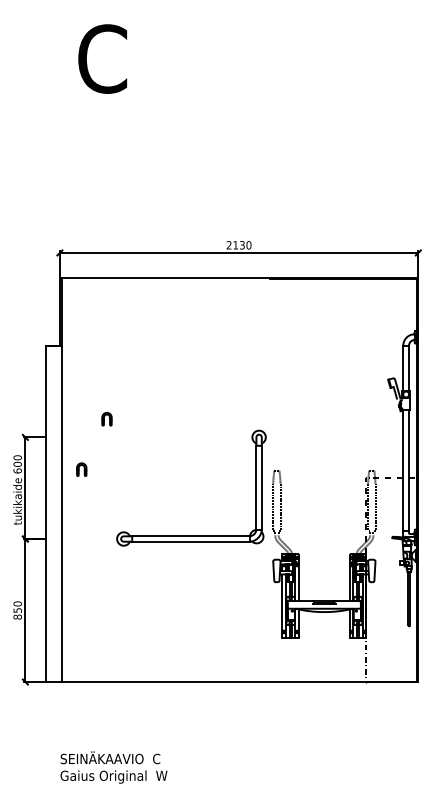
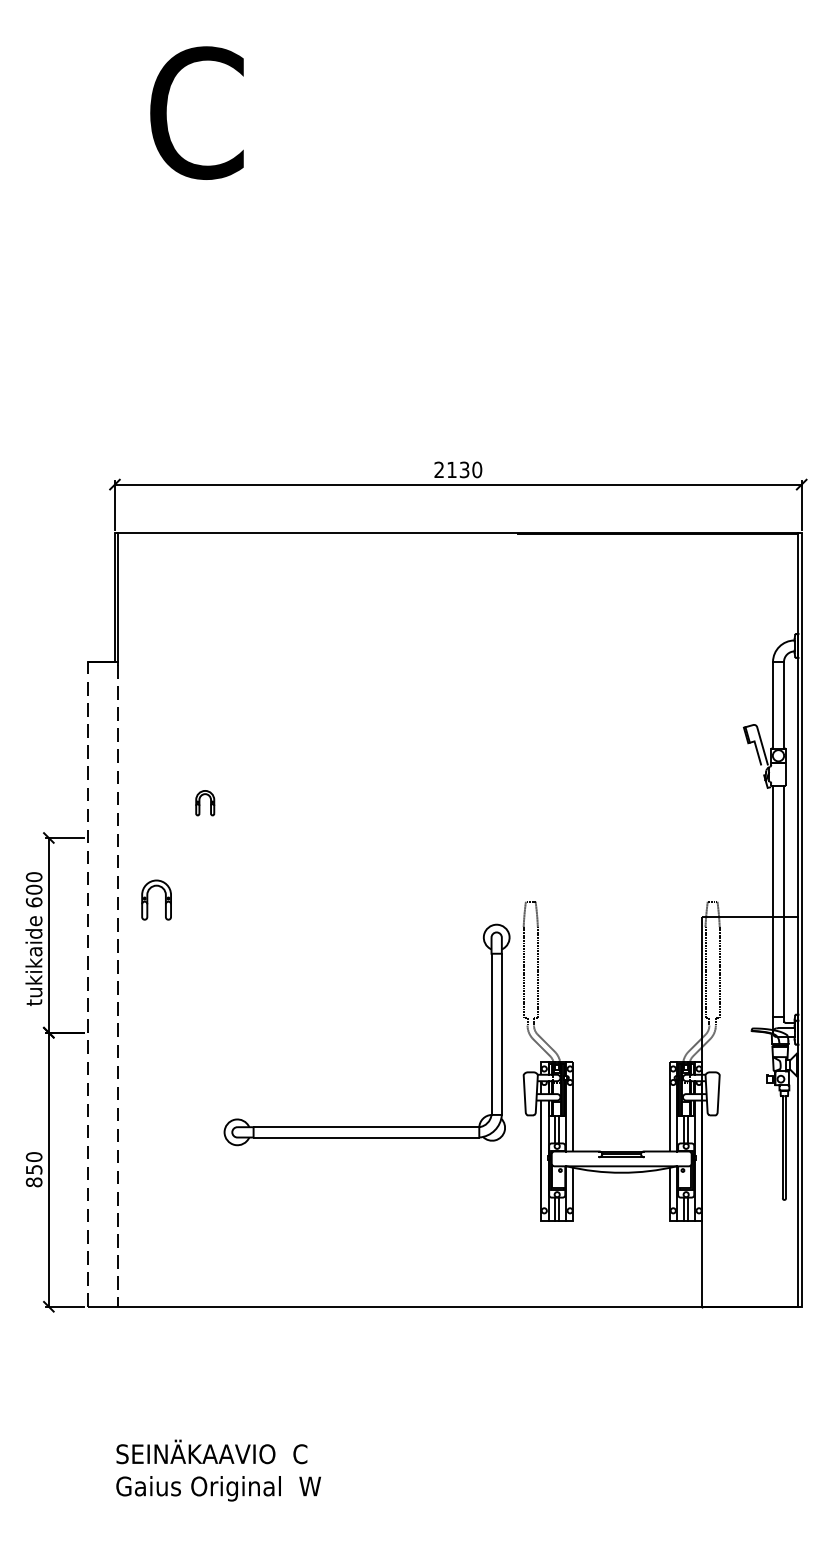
part: (81, 469) -> (156, 899), size x1.6
line: (45, 513) -> (87, 983), solid -> dashed
line: (61, 515) -> (118, 987), solid -> dashed
part: (191, 535) -> (367, 1125), moved

